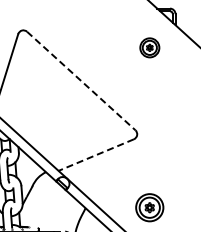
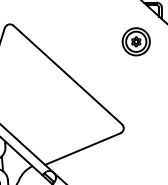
part: (149, 47) -> (136, 41), size x1.43
line: (81, 81) -> (68, 75), dashed -> solid
line: (96, 155) -> (83, 149), dashed -> solid

